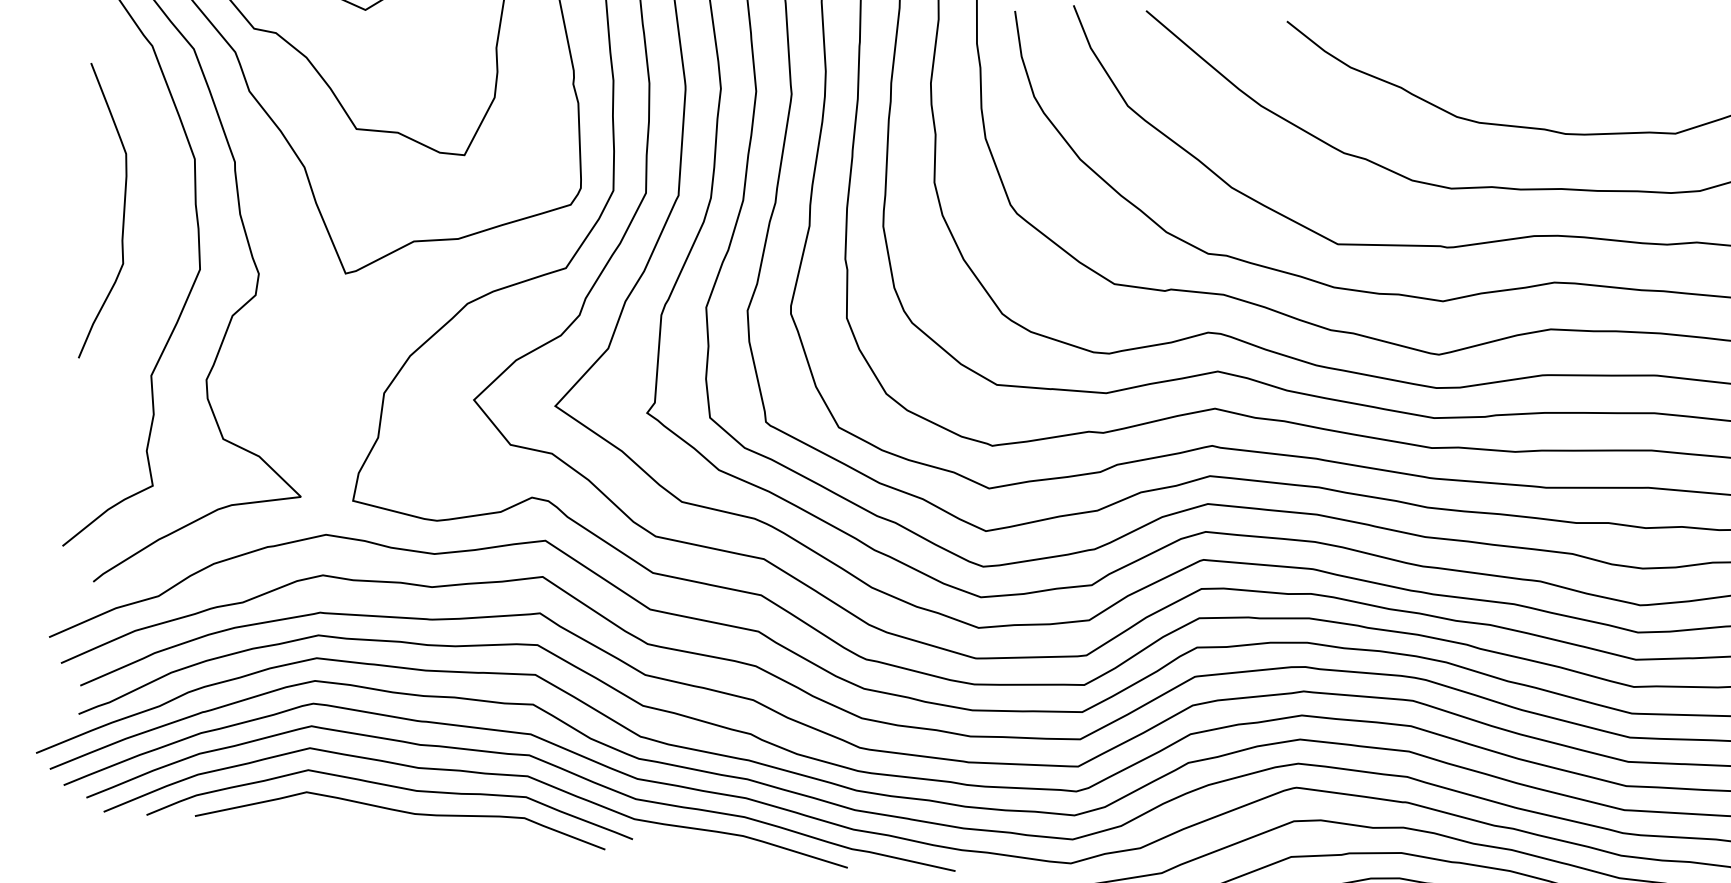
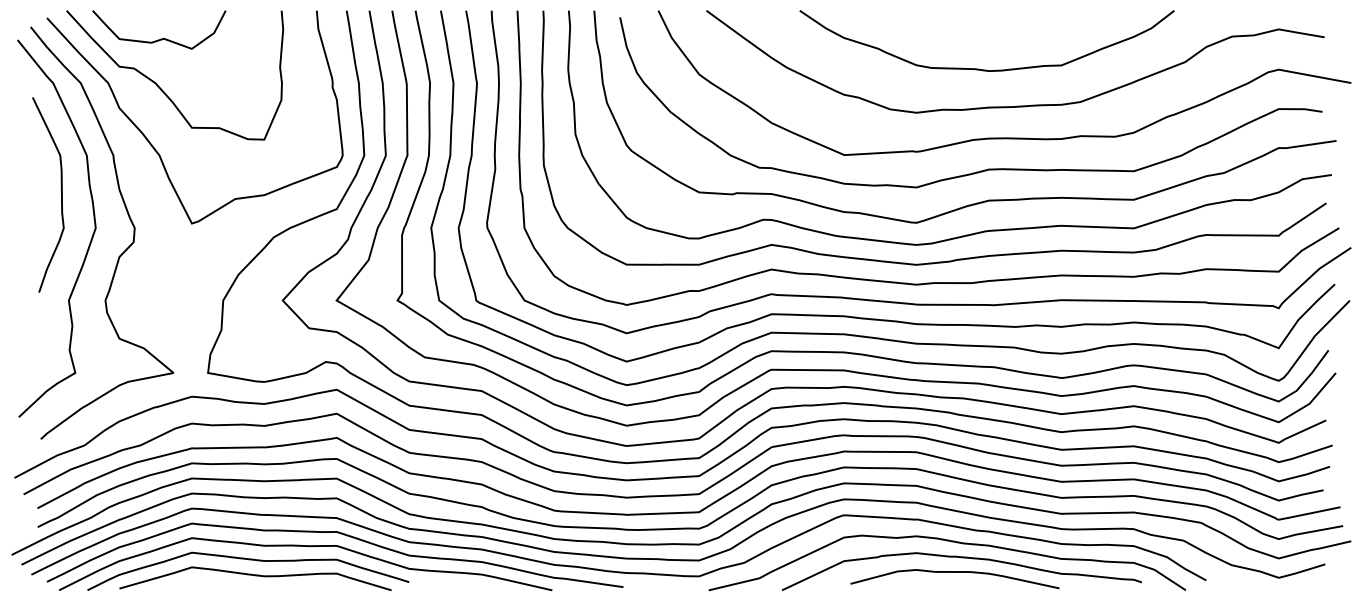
curve: (123, 212) -> (61, 194), moved

